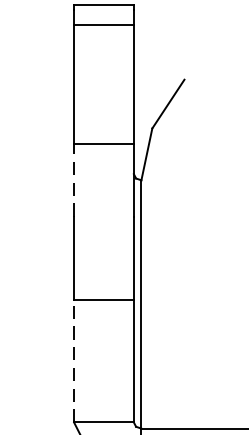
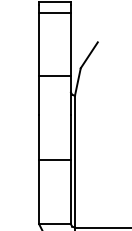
line: (74, 179) -> (39, 95), dashed -> solid
line: (74, 360) -> (39, 191), dashed -> solid

